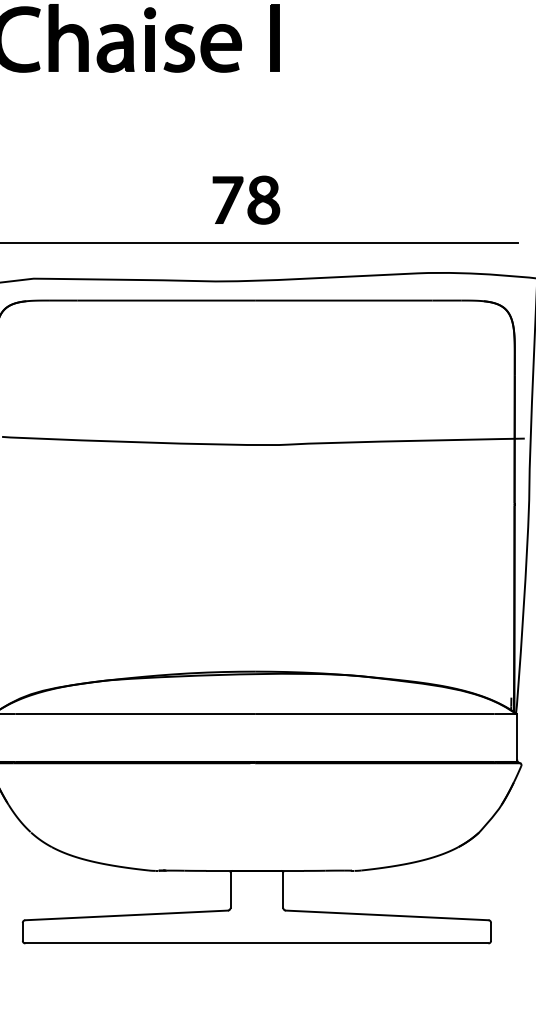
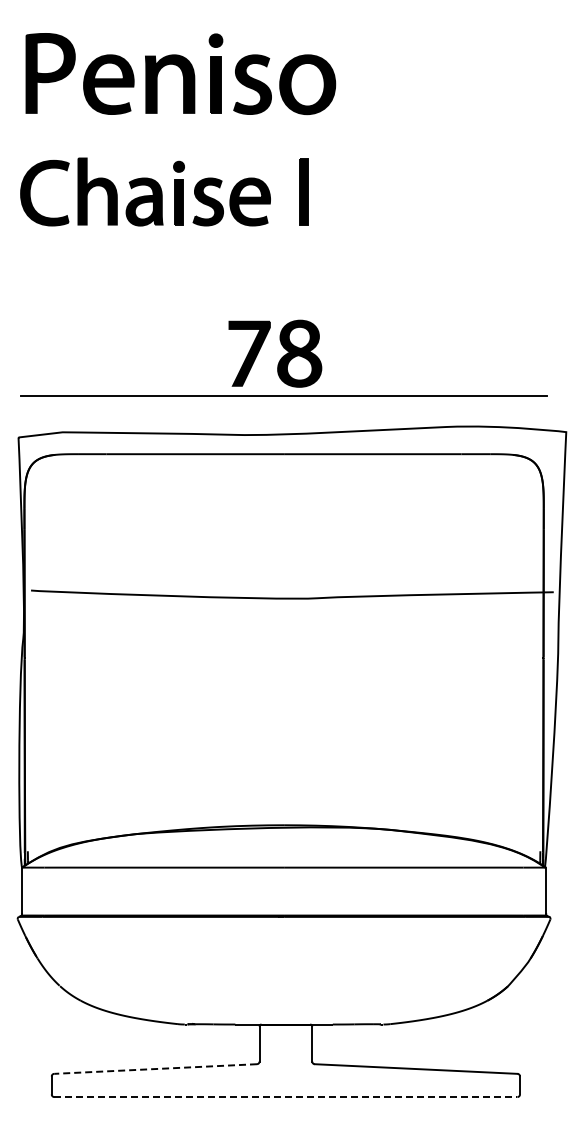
part: (246, 199) -> (275, 353), size x1.4
line: (126, 915) -> (155, 1069), solid -> dashed
line: (256, 943) -> (285, 1097), solid -> dashed

